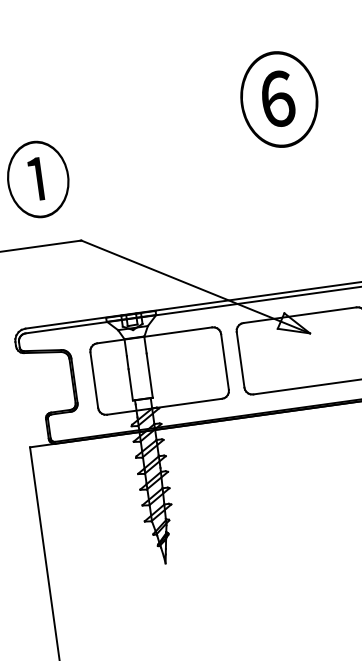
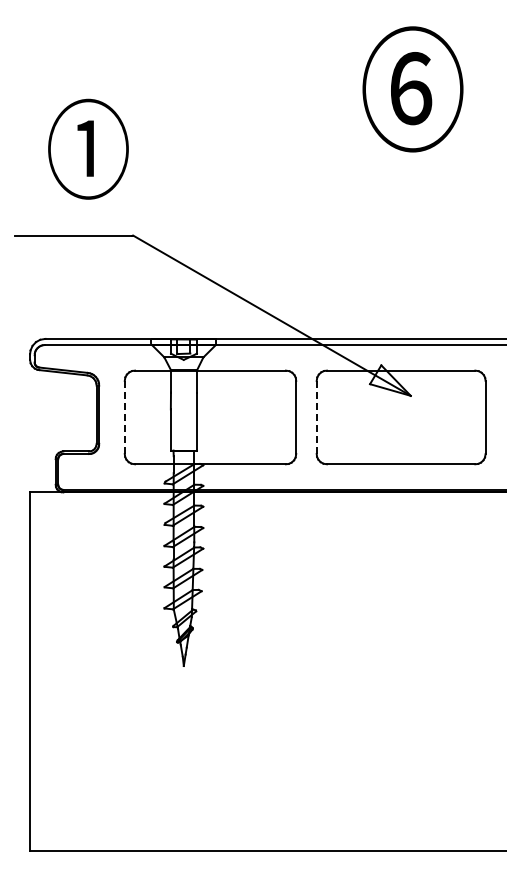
line: (240, 359) -> (316, 417), solid -> dashed
line: (94, 380) -> (124, 417), solid -> dashed

